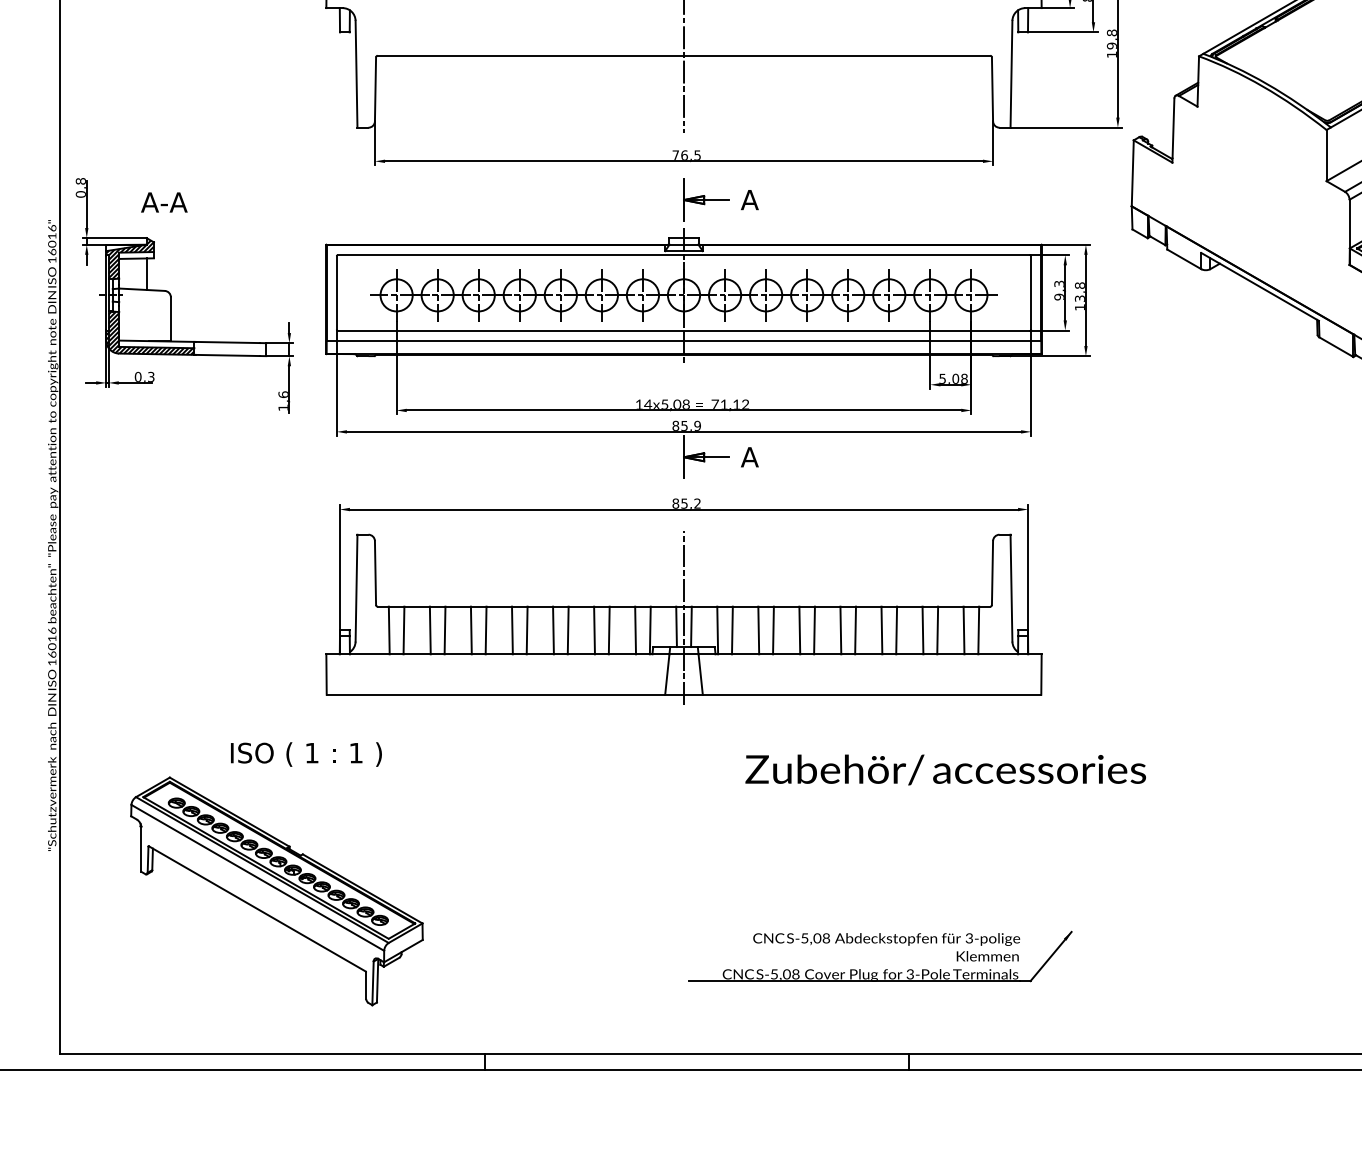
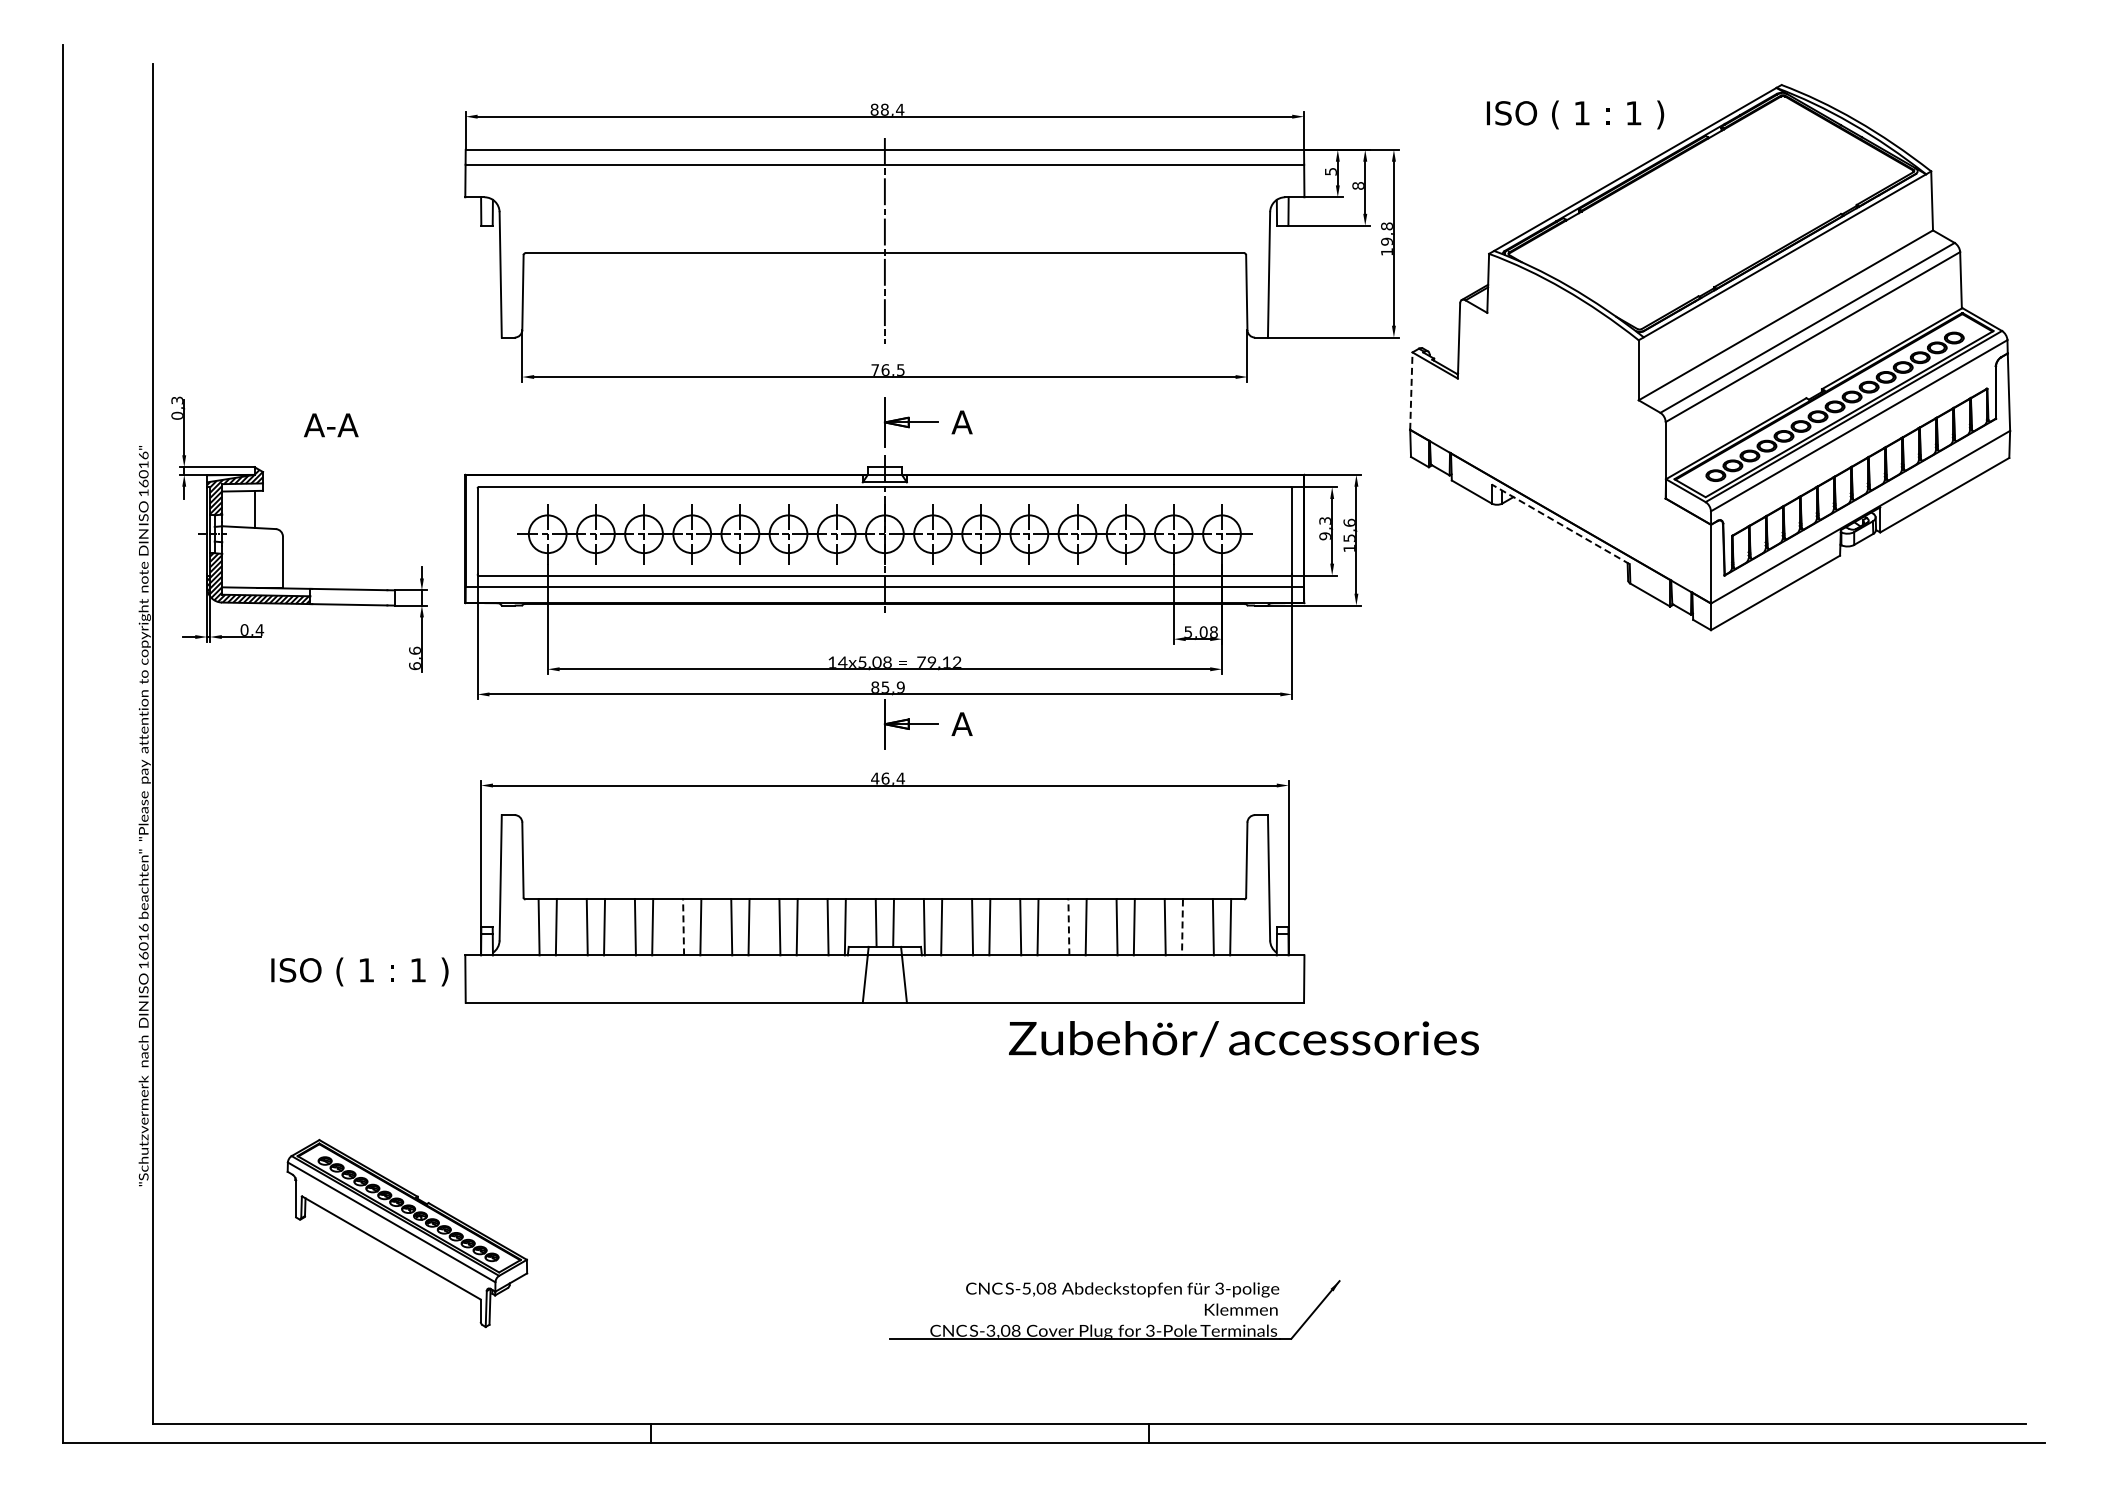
line: (1132, 173) -> (1411, 391), solid -> dashed
text: (81, 181) -> (177, 400), 0,8 -> 0,3
text: (164, 202) -> (331, 425), moved
line: (1259, 287) -> (1560, 524), solid -> dashed
text: (1079, 291) -> (1348, 529), 13,8 -> 15,6
text: (150, 376) -> (259, 629), 0,3 -> 0,4
text: (723, 403) -> (931, 661), 71,12 -> 79,12
text: (283, 408) -> (414, 666), 1,6 -> 6,6
text: (687, 503) -> (888, 778), 85,2 -> 46,4
line: (683, 617) -> (884, 912), removed
line: (512, 630) -> (683, 927), solid -> dashed
line: (840, 630) -> (1068, 927), solid -> dashed
line: (937, 630) -> (1182, 927), solid -> dashed
text: (306, 754) -> (359, 971), moved
text: (945, 770) -> (1243, 1039), moved
part: (277, 891) -> (407, 1233), size x0.7
text: (774, 974) -> (990, 1330), S-5,08 -> S-3,08

